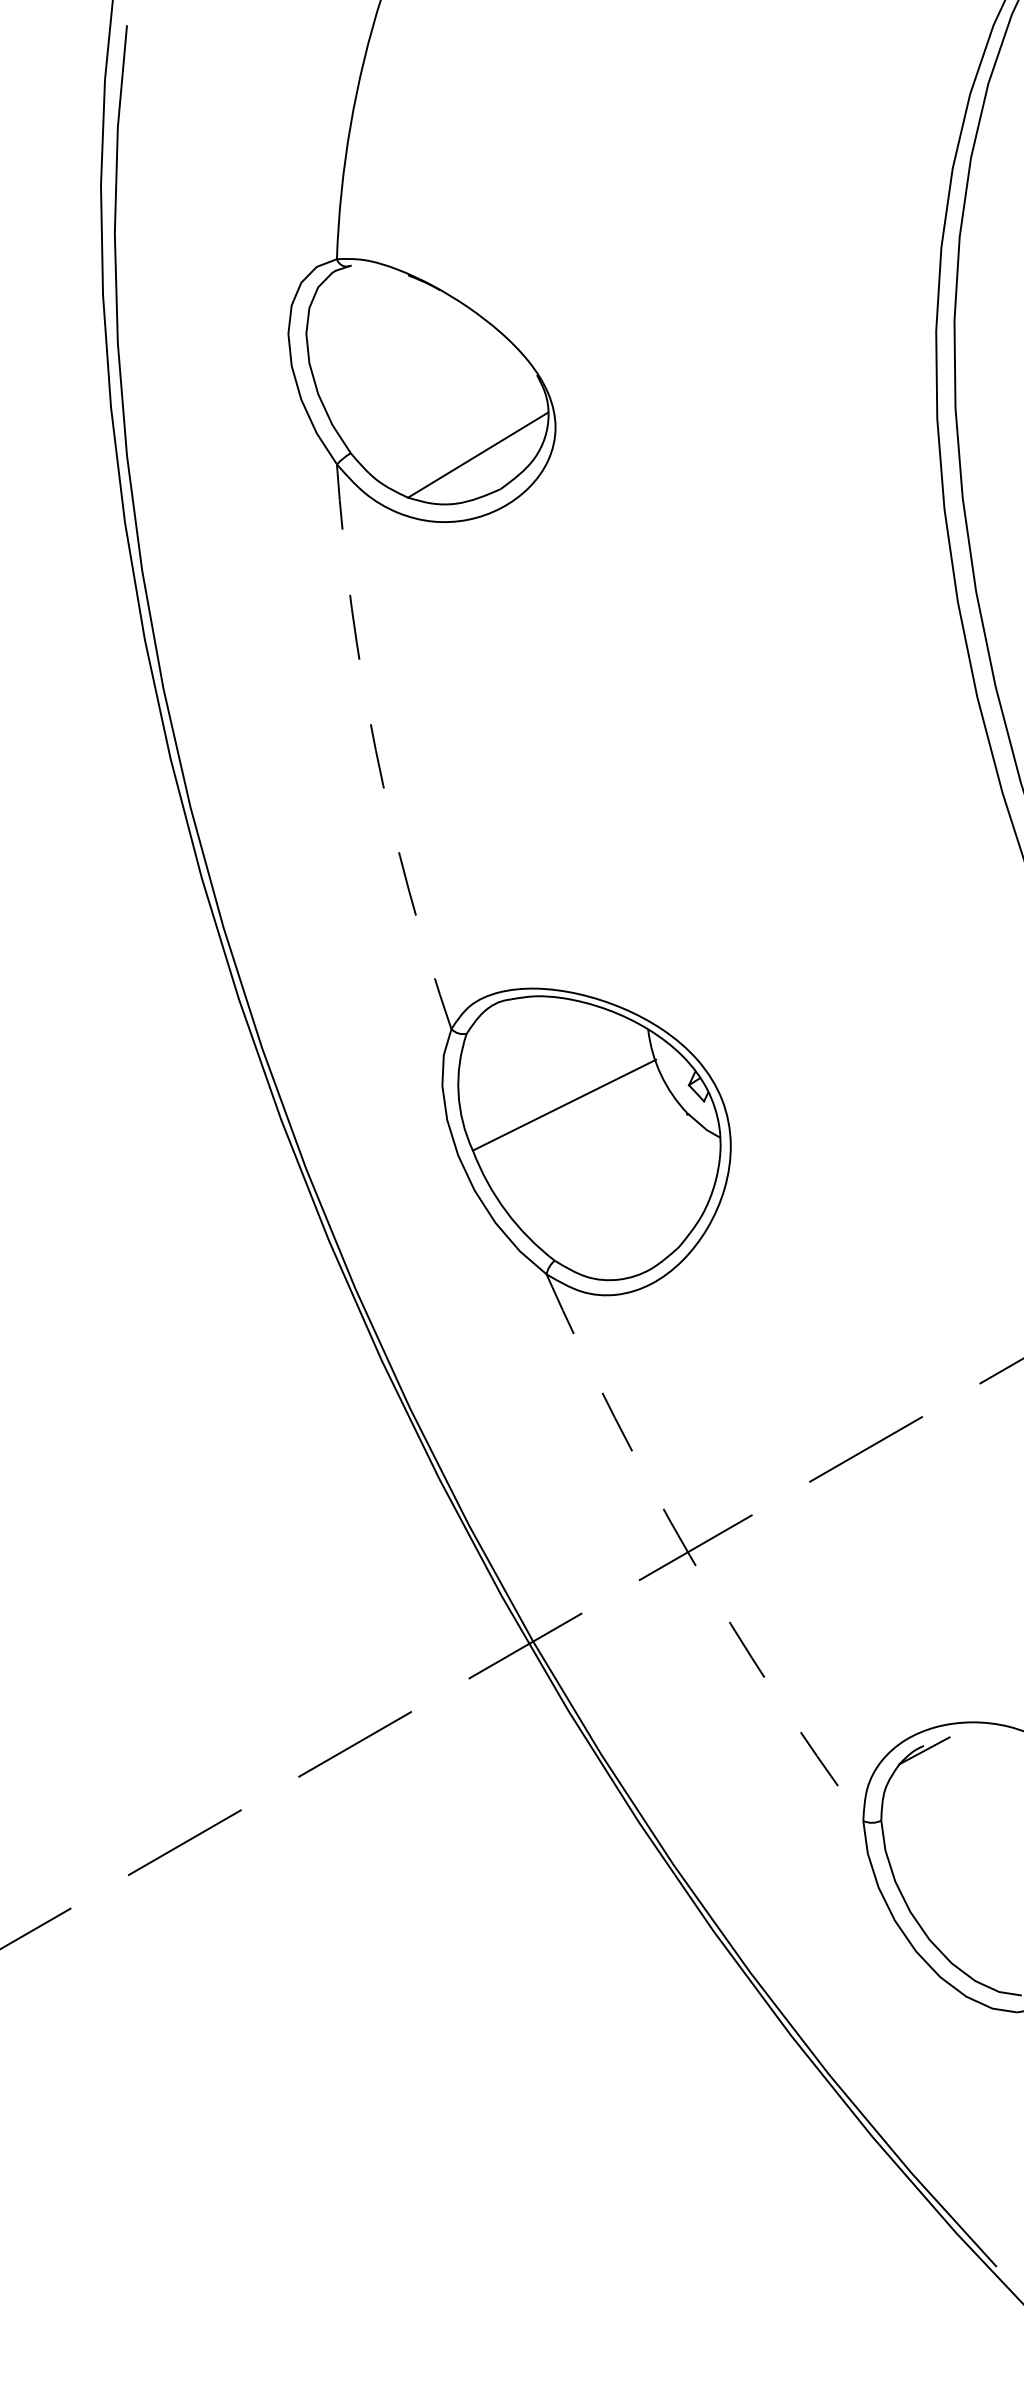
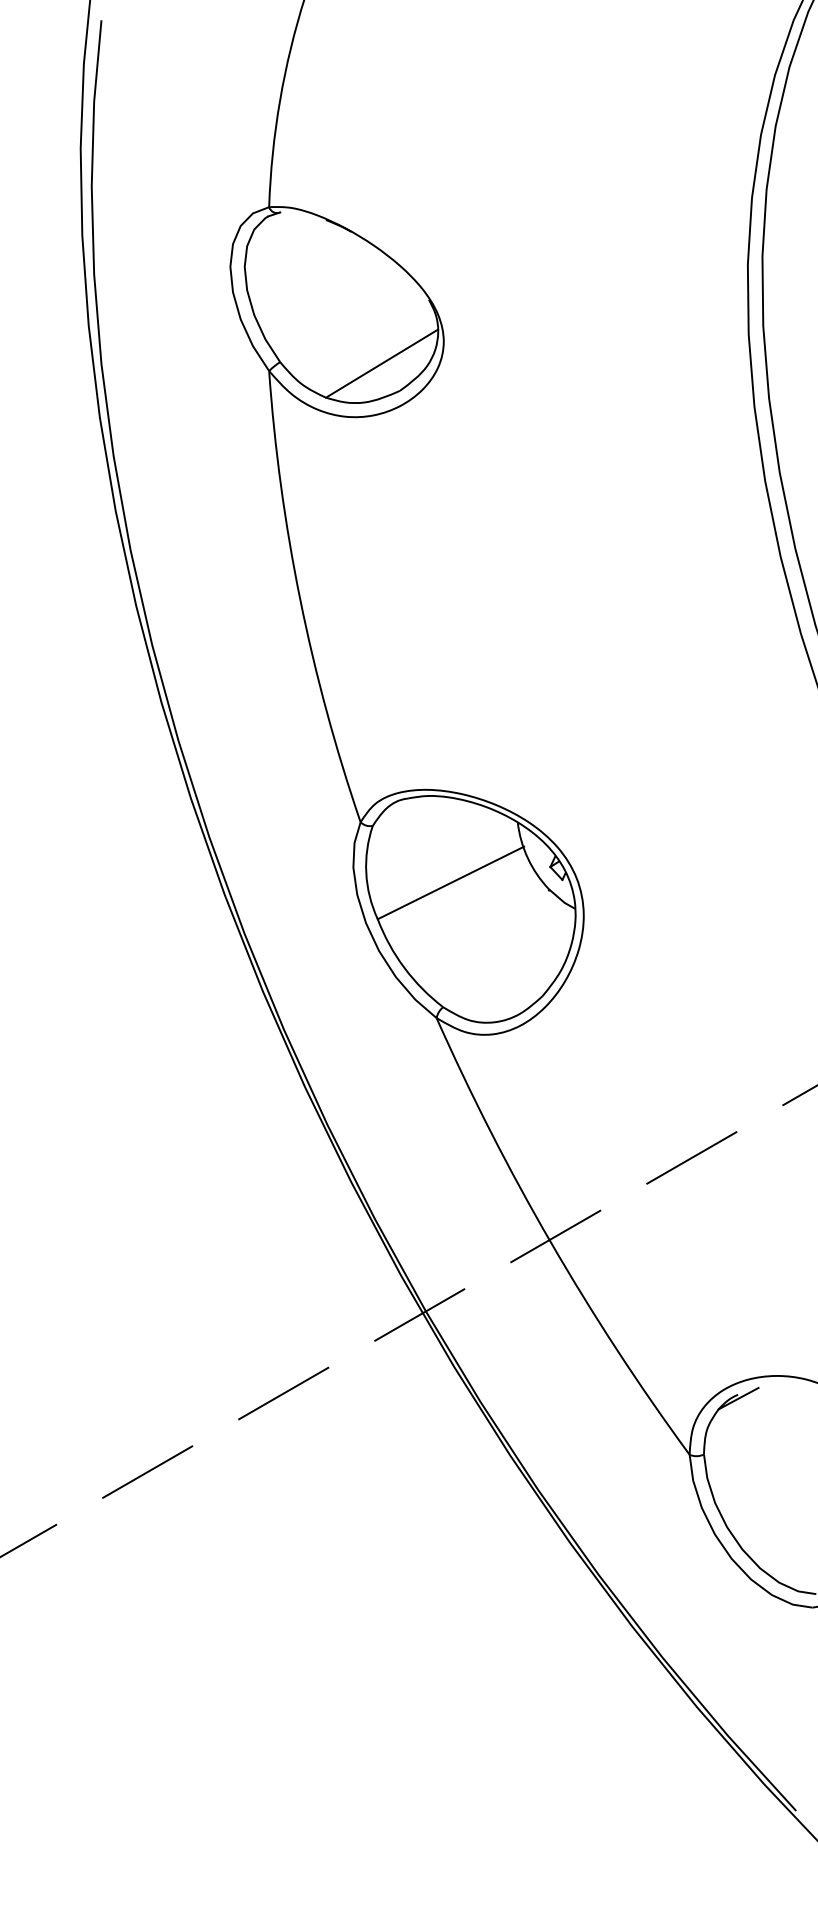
arc: (375, 750) -> (299, 599), dashed -> solid
arc: (690, 1556) -> (551, 1243), dashed -> solid

